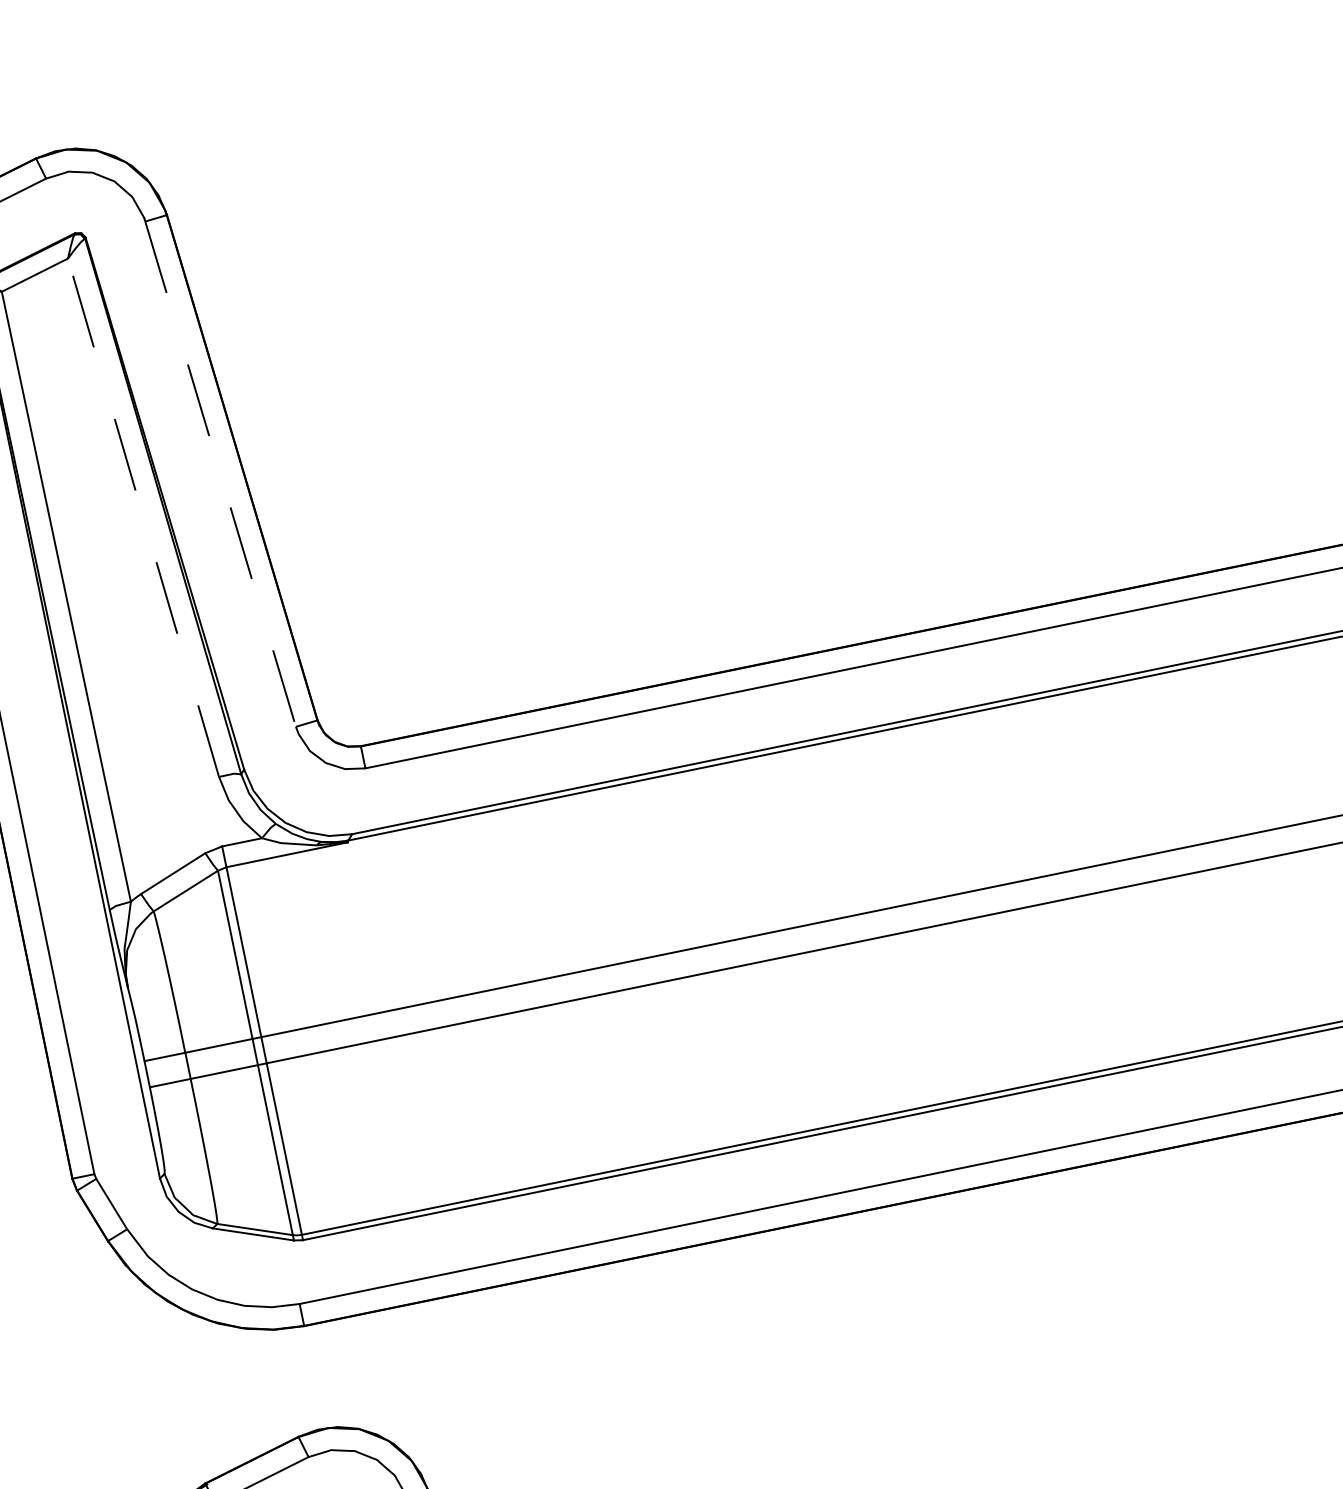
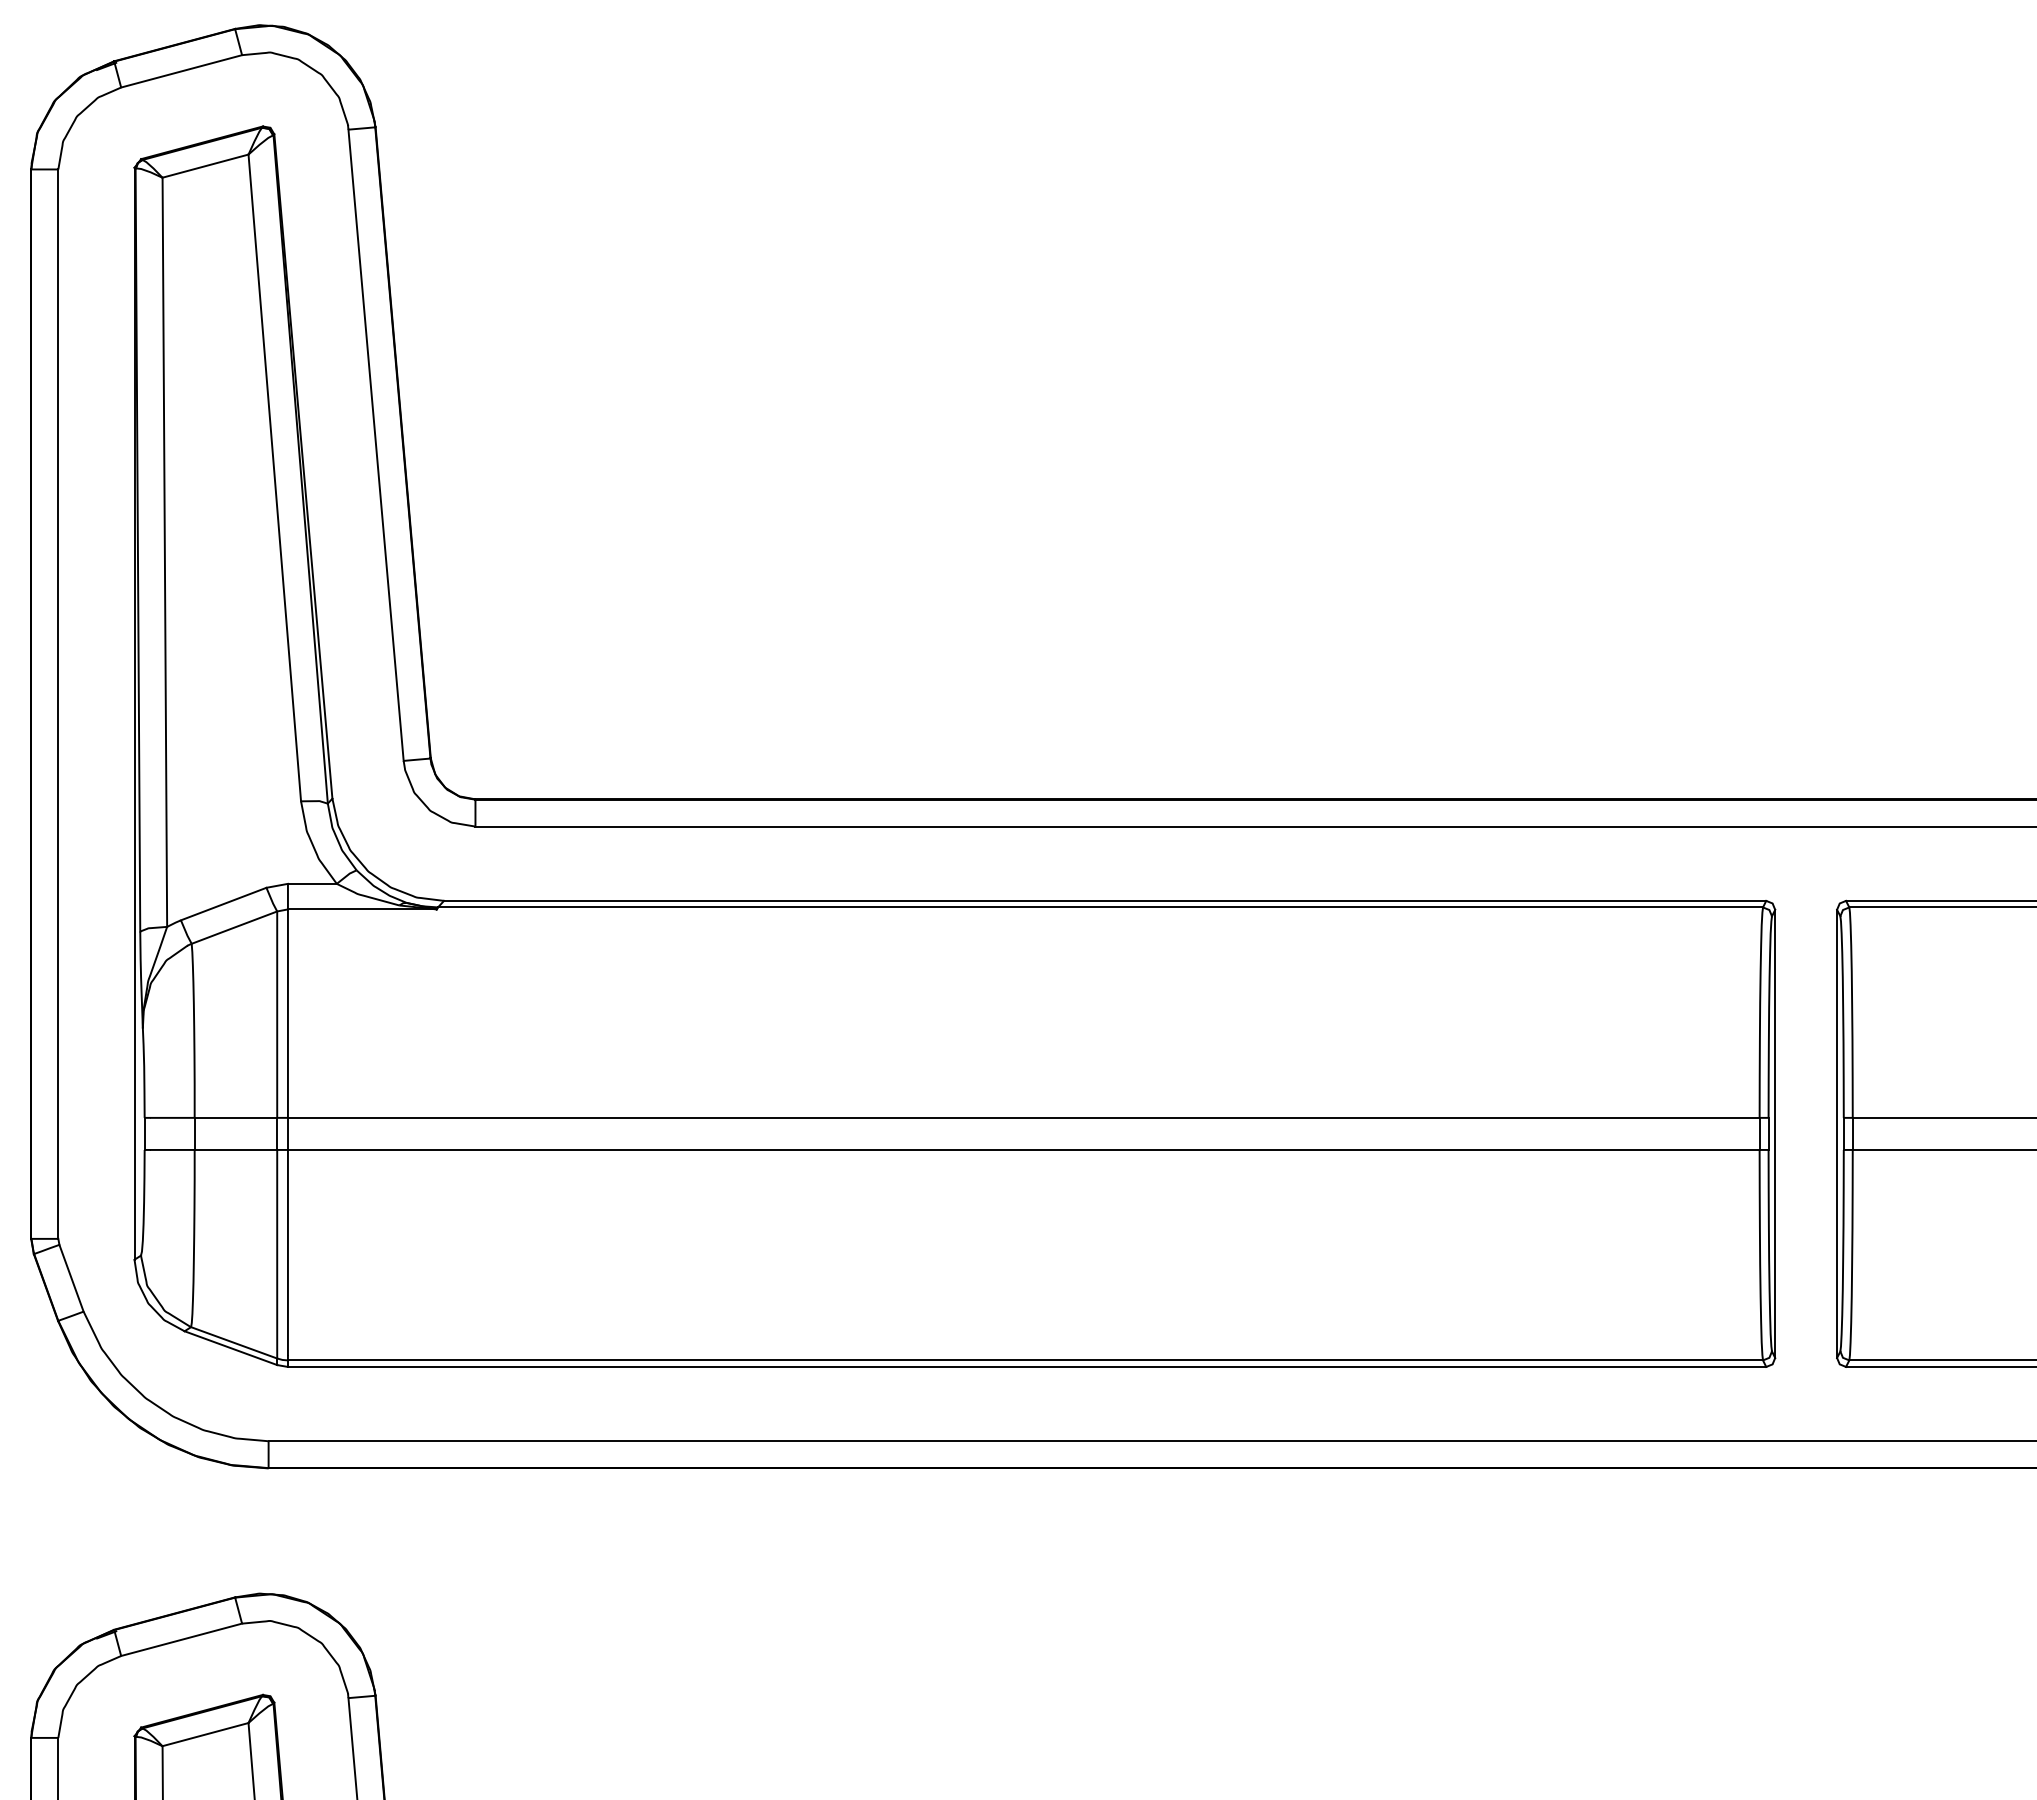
line: (220, 474) -> (376, 445), dashed -> solid
line: (143, 517) -> (274, 477), dashed -> solid

